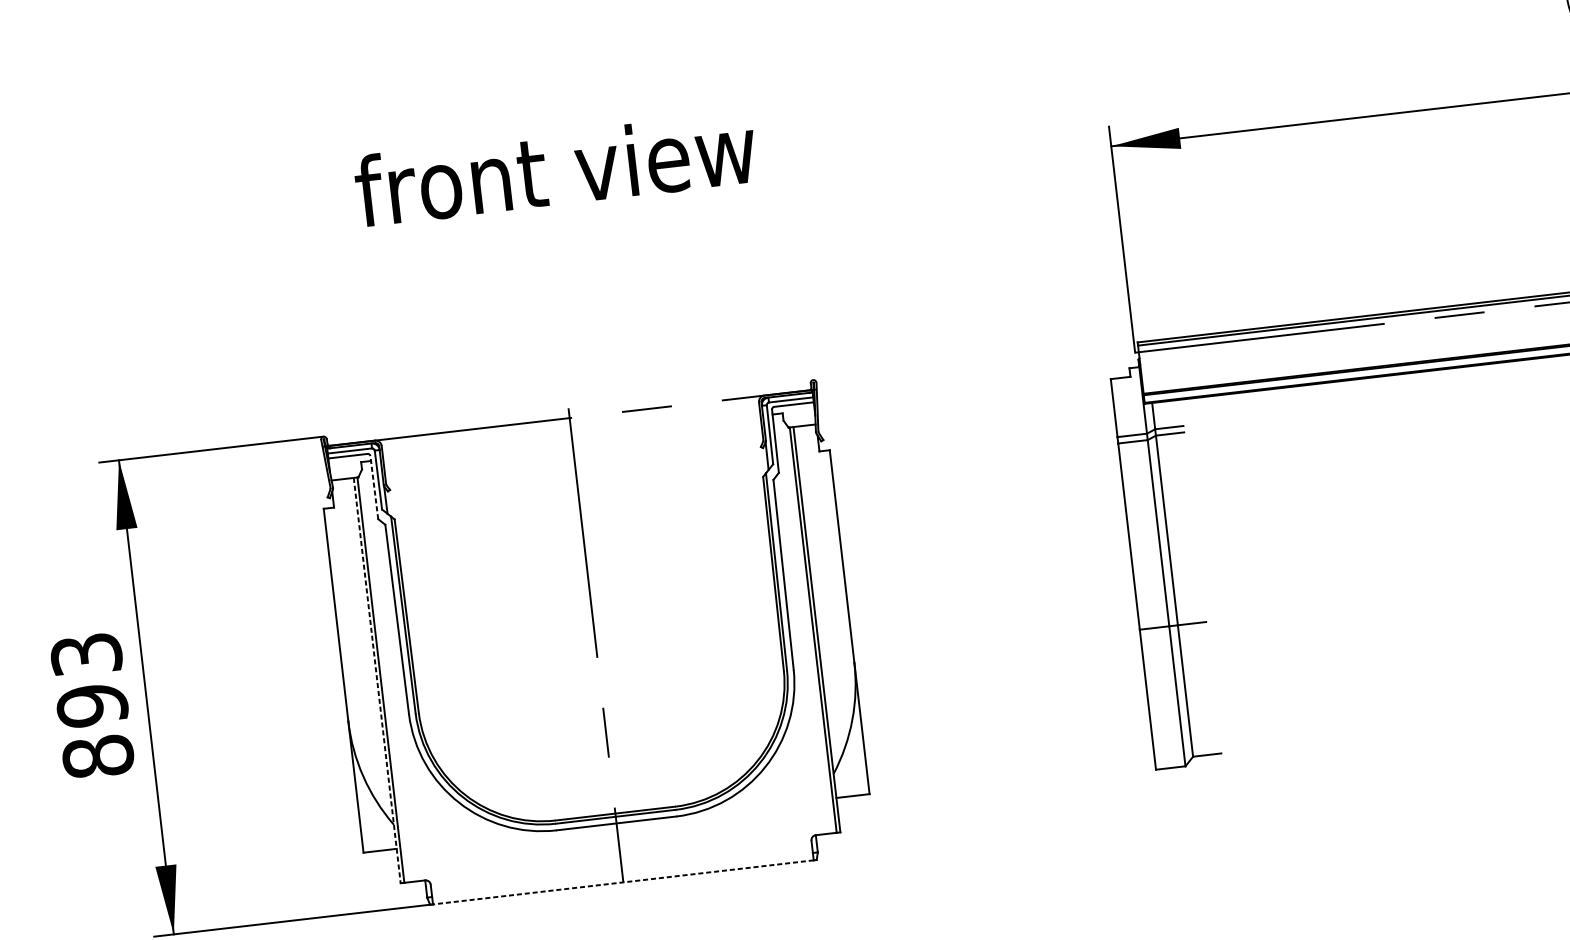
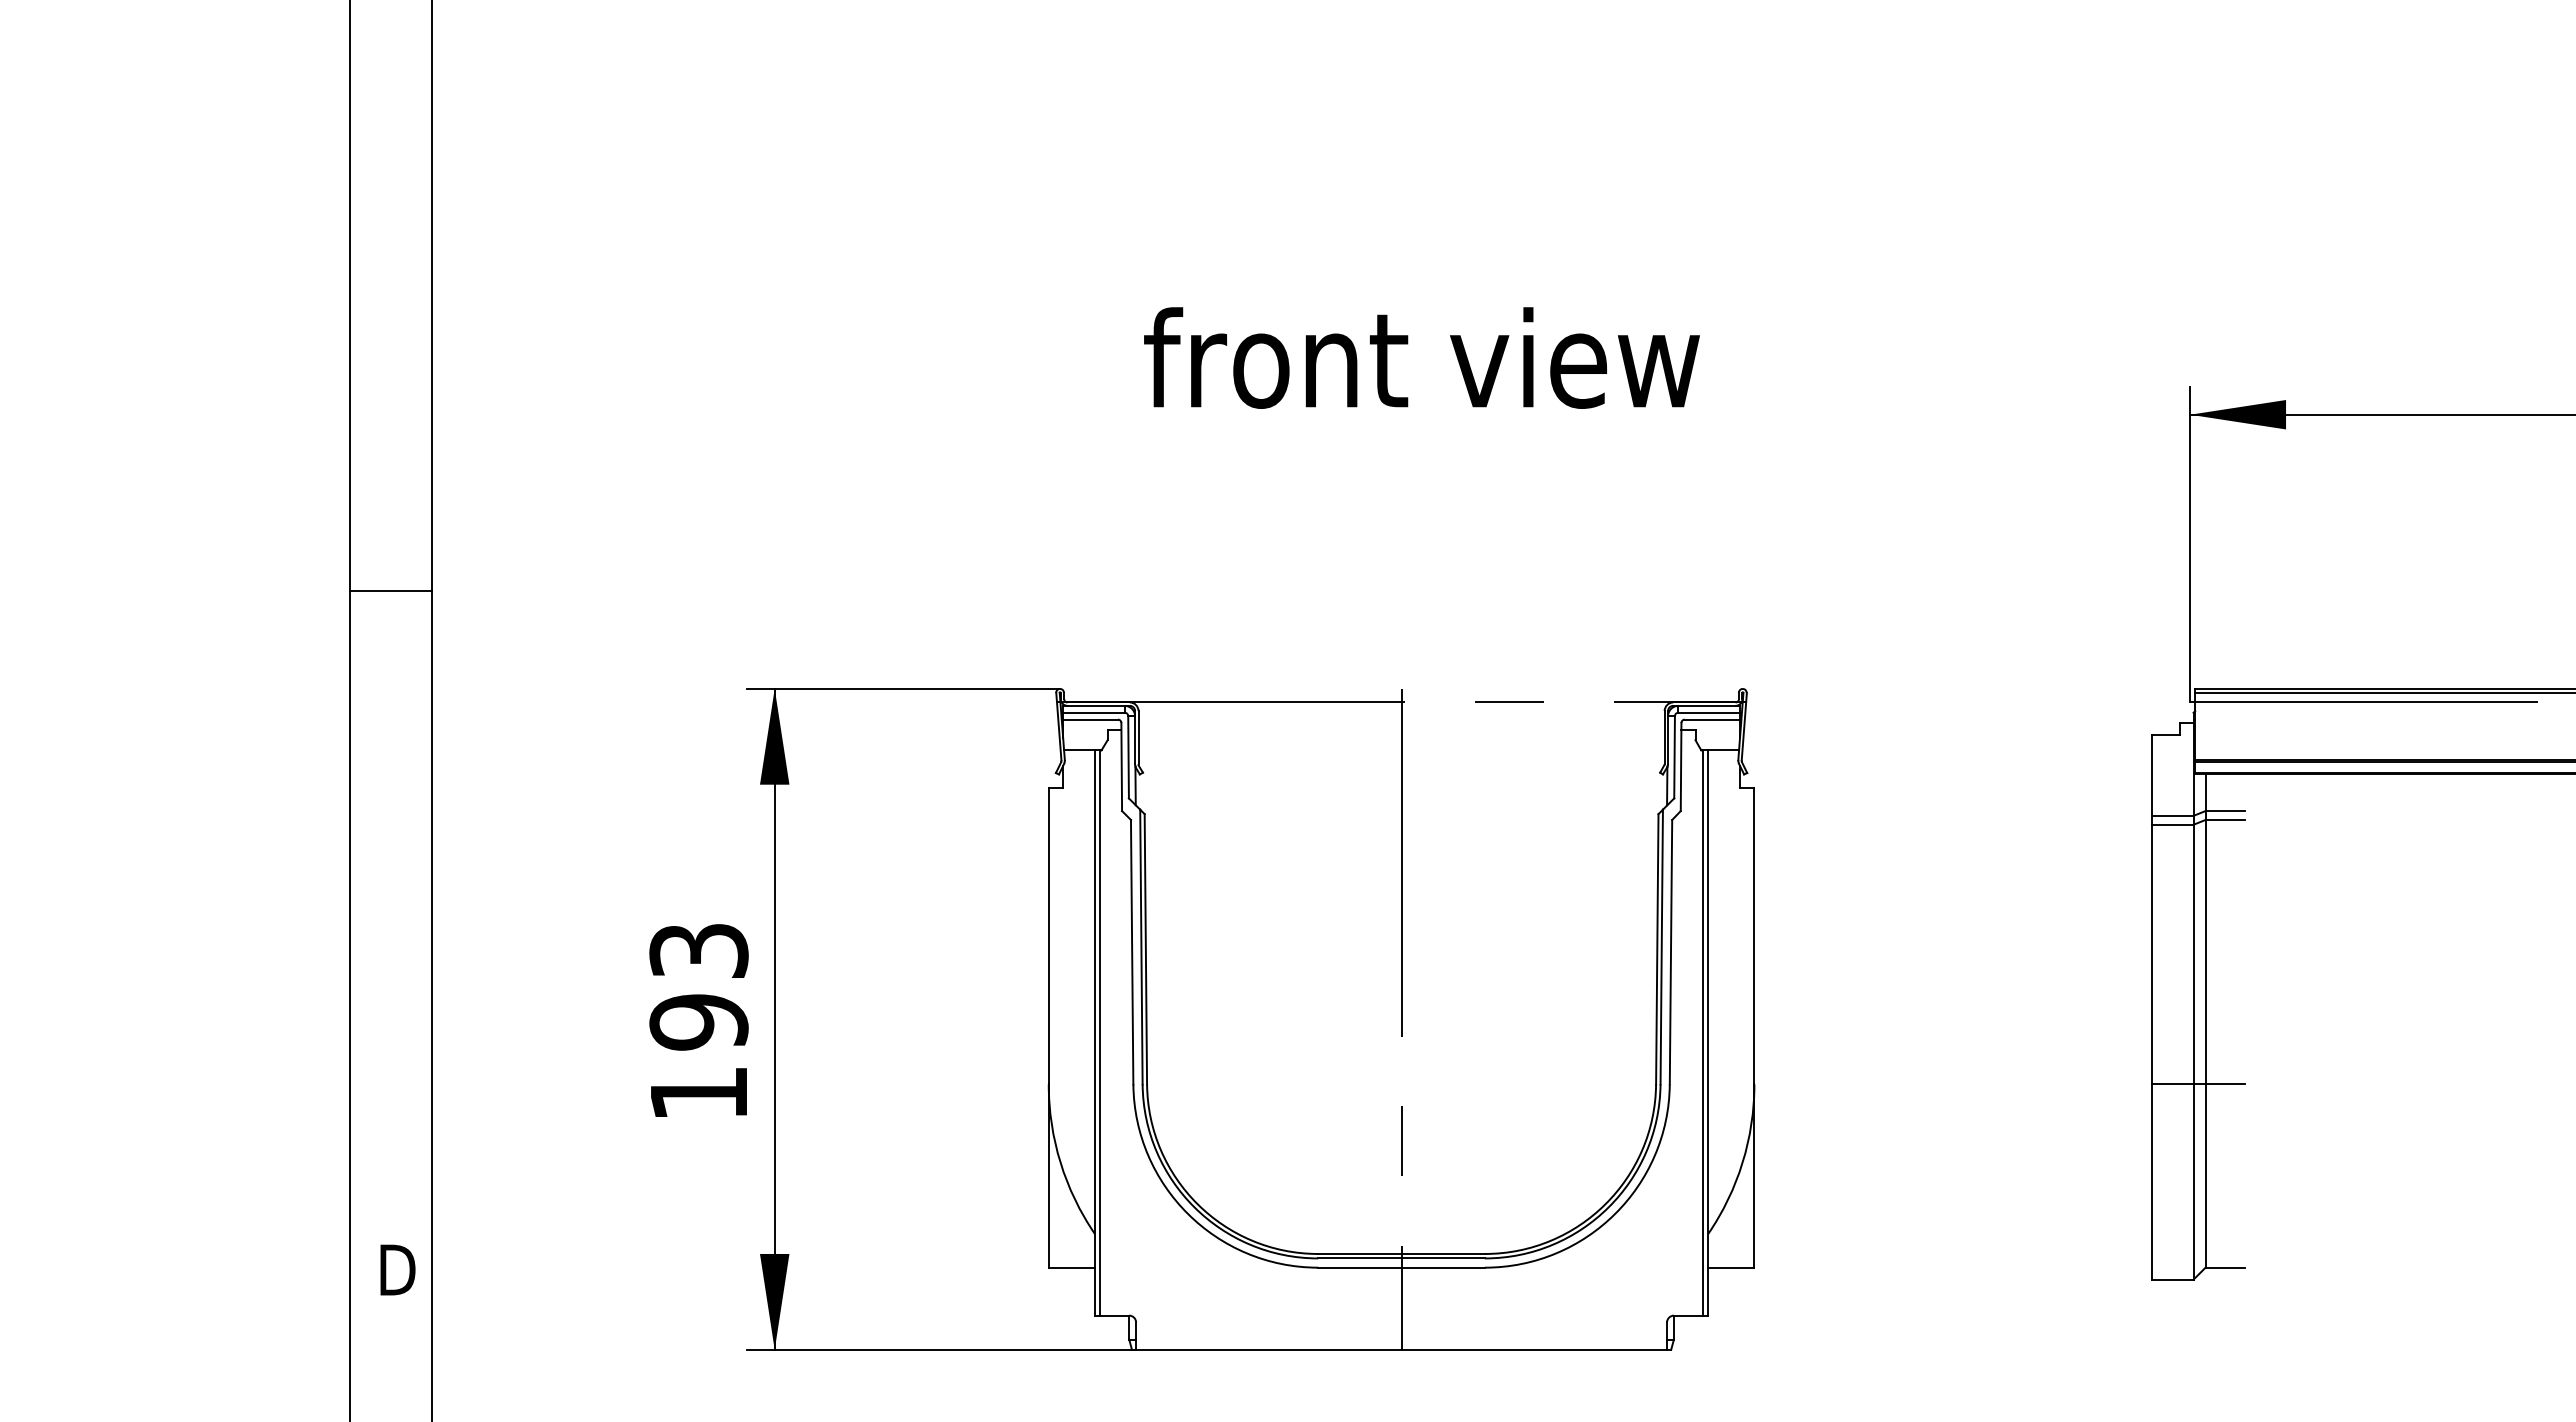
line: (374, 487) -> (1121, 766), dashed -> solid
line: (377, 680) -> (1095, 1033), dashed -> solid
text: (97, 756) -> (698, 1093), 893 -> 193
line: (623, 882) -> (1401, 1349), dashed -> solid

